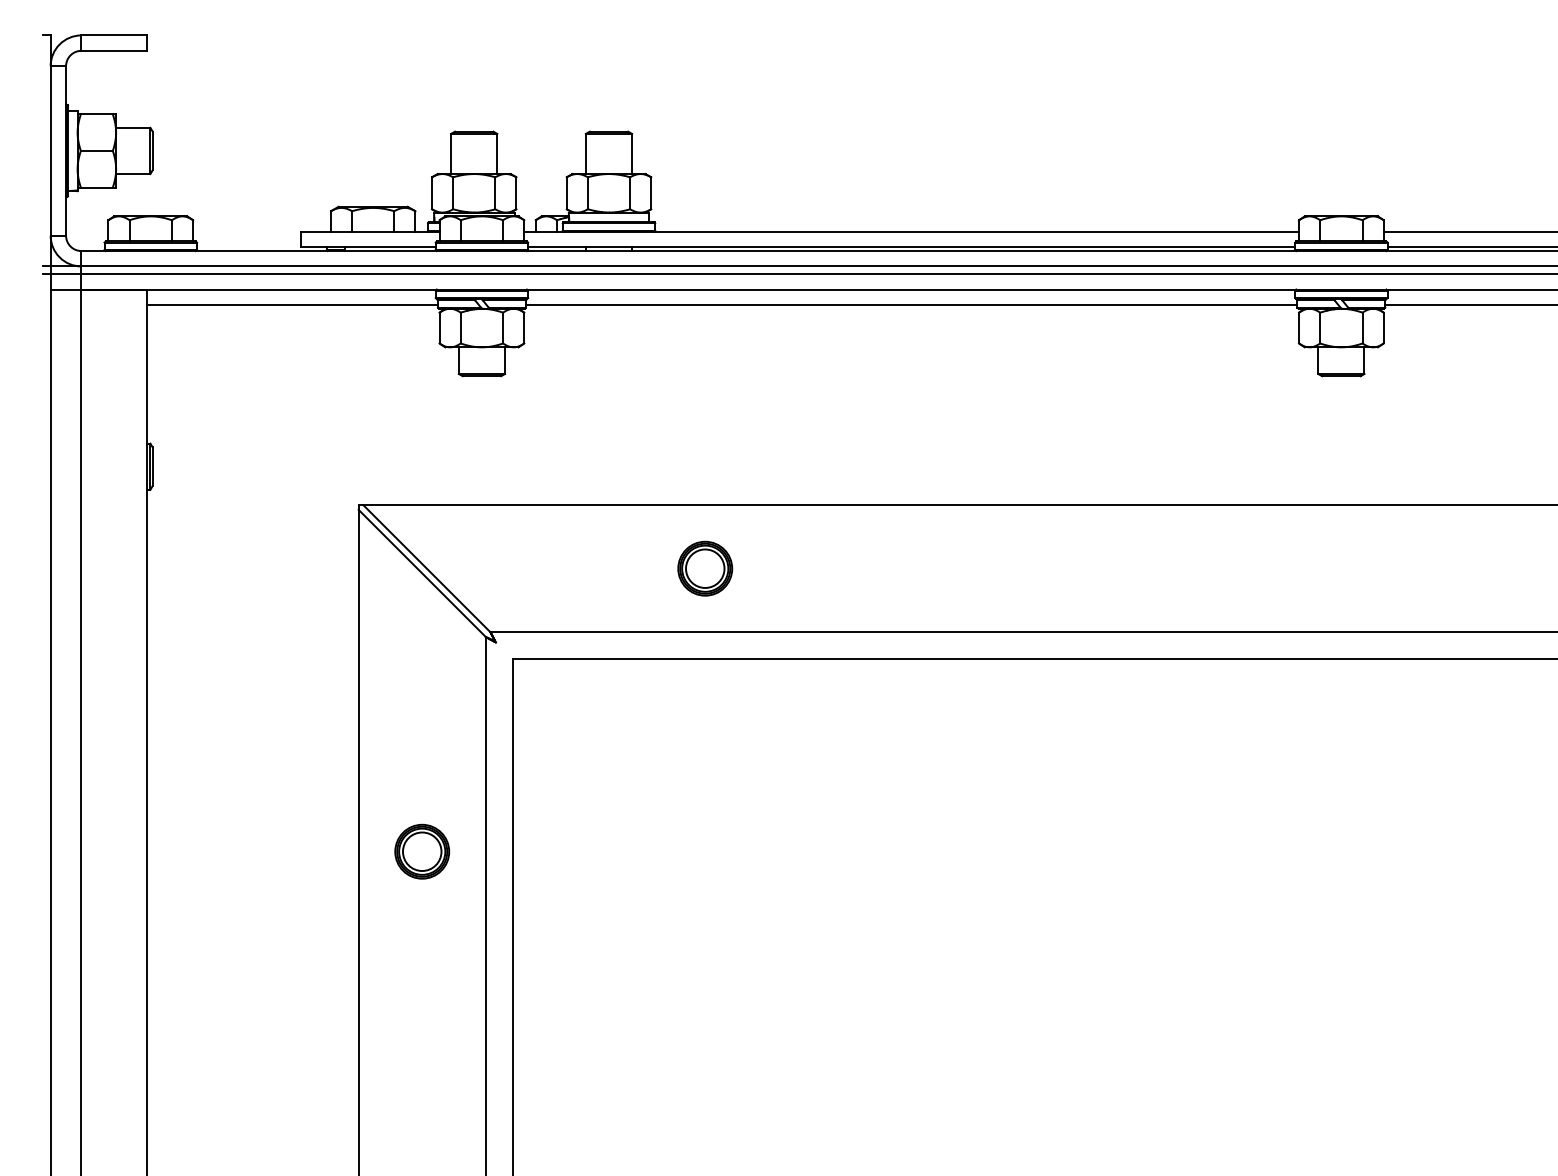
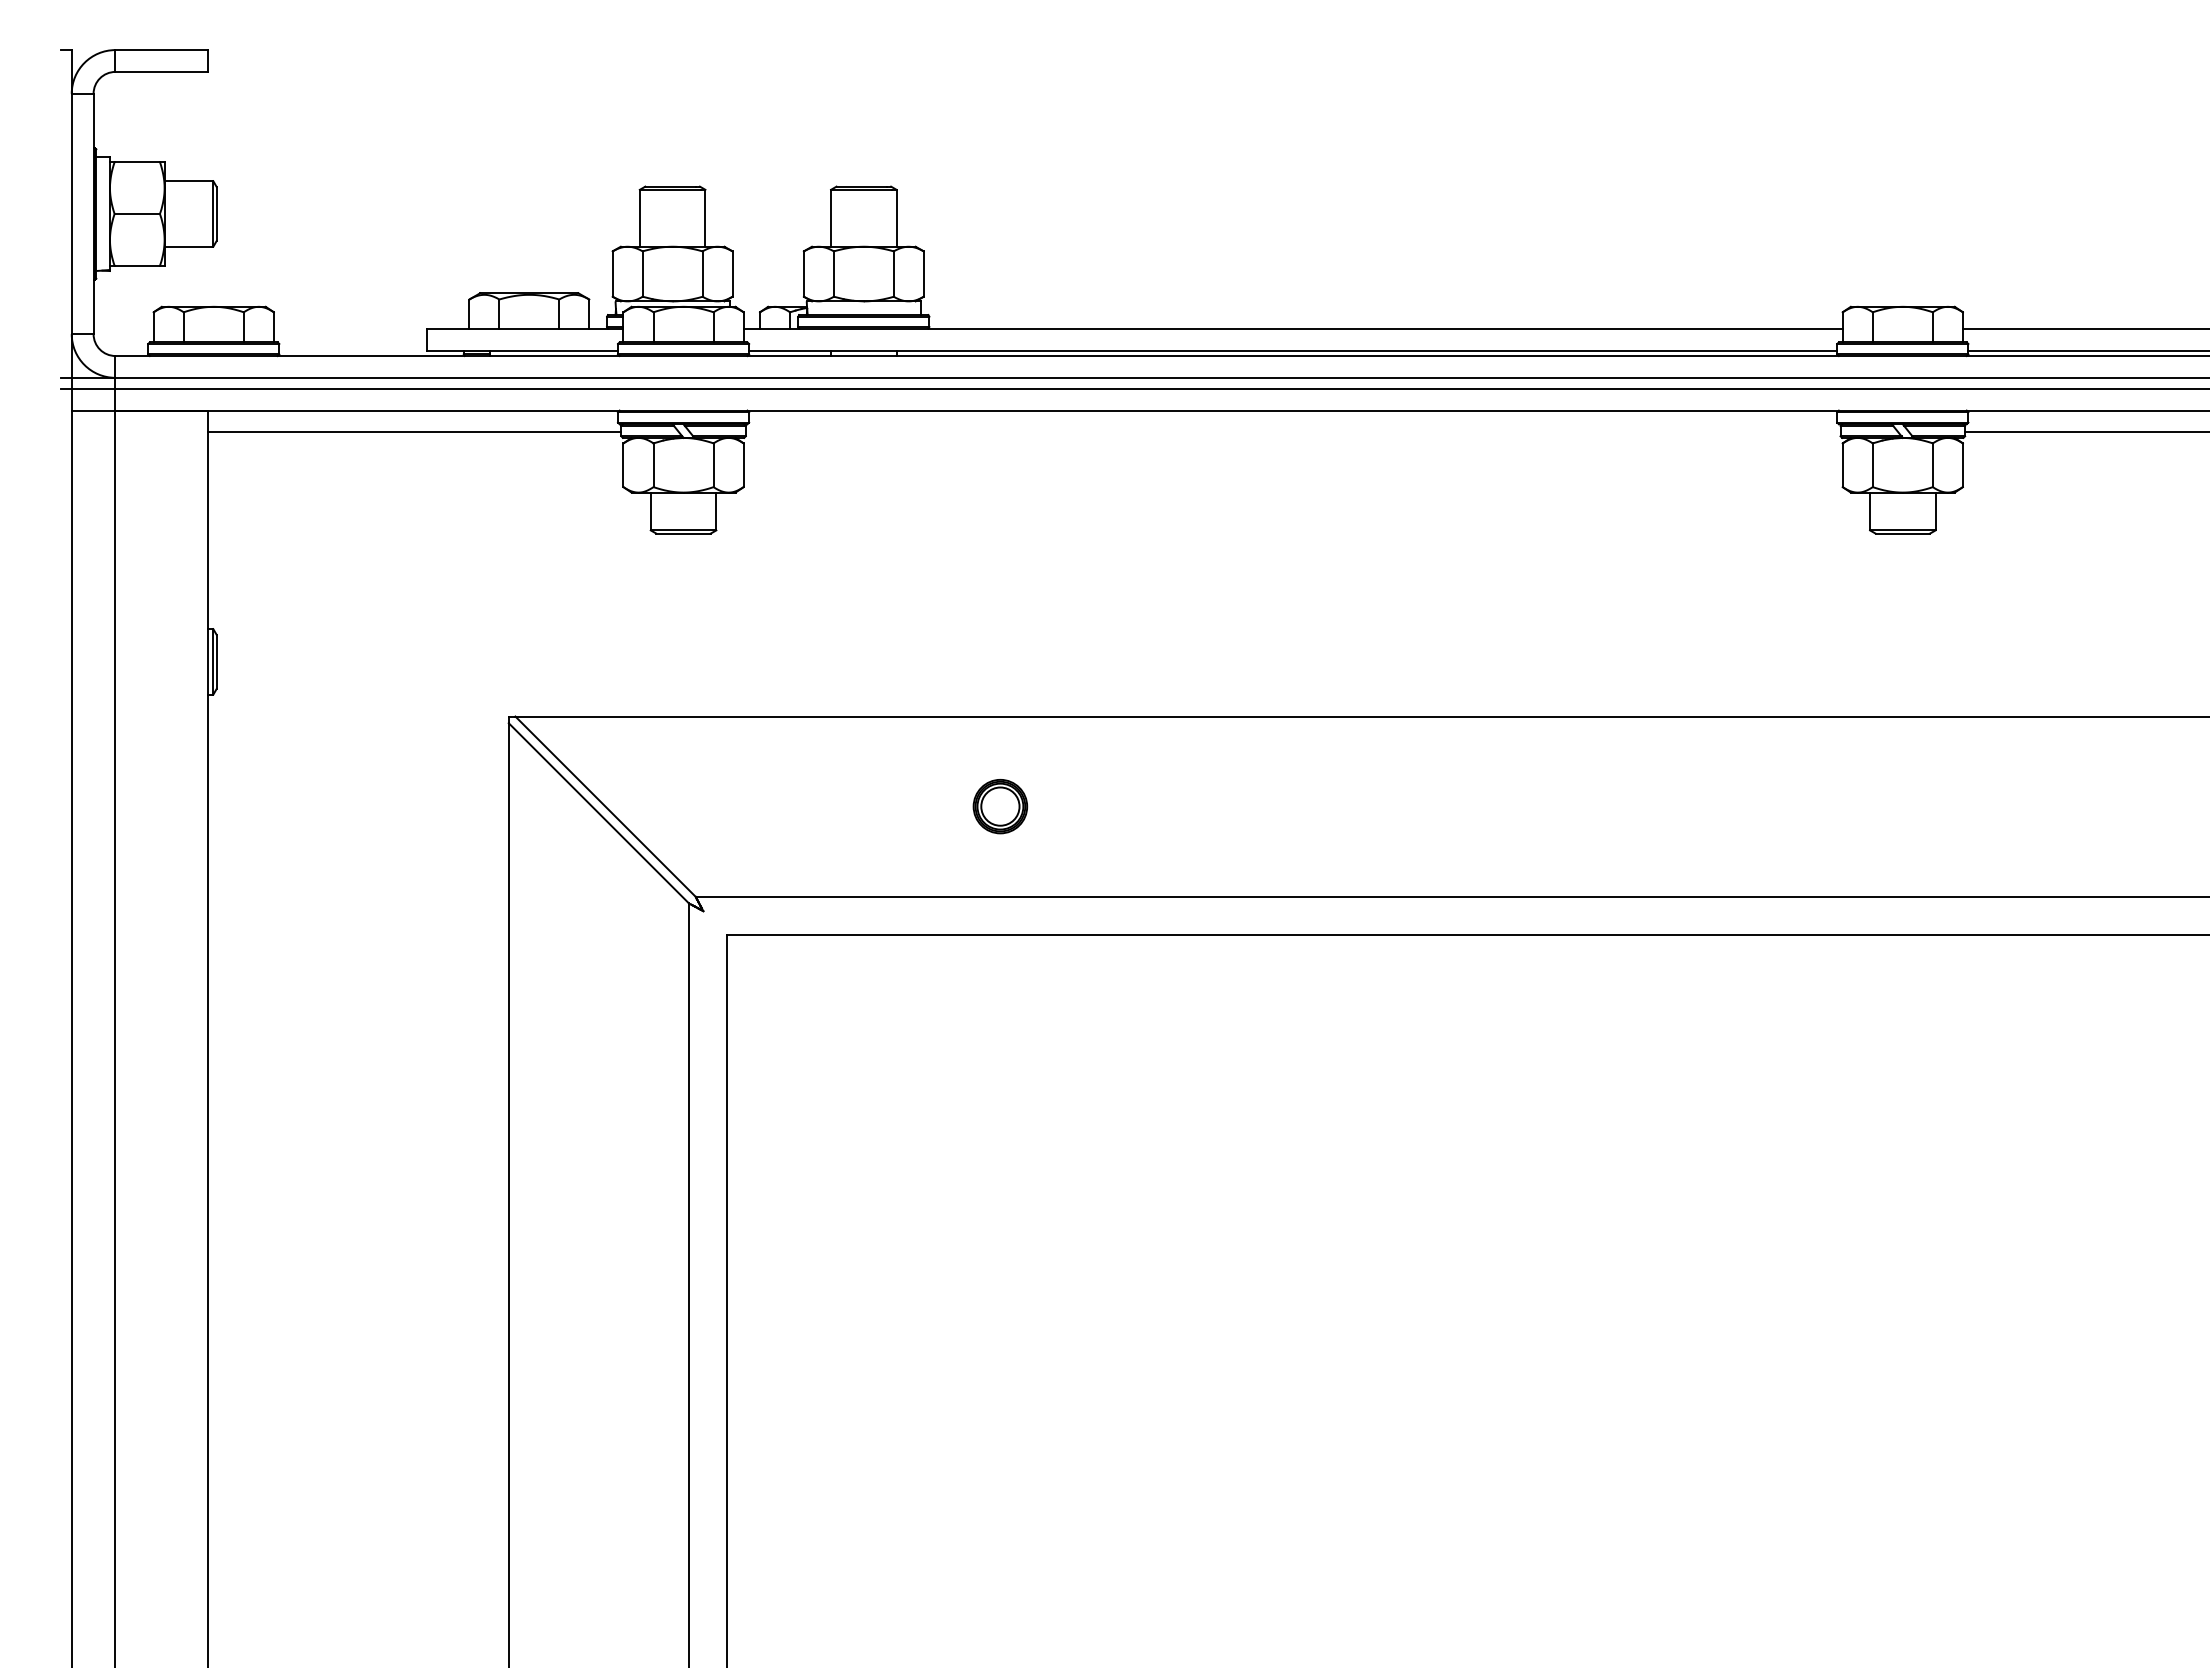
line: (911, 304) -> (1292, 432), removed
part: (705, 568) -> (1000, 806), size x0.7
part: (421, 851) -> (598, 1208), removed

